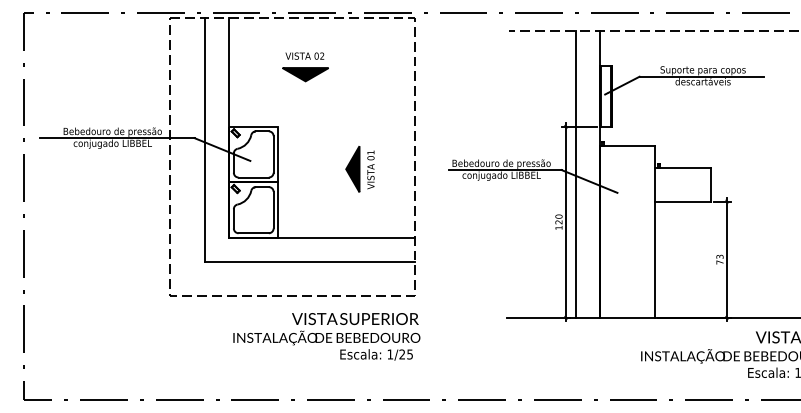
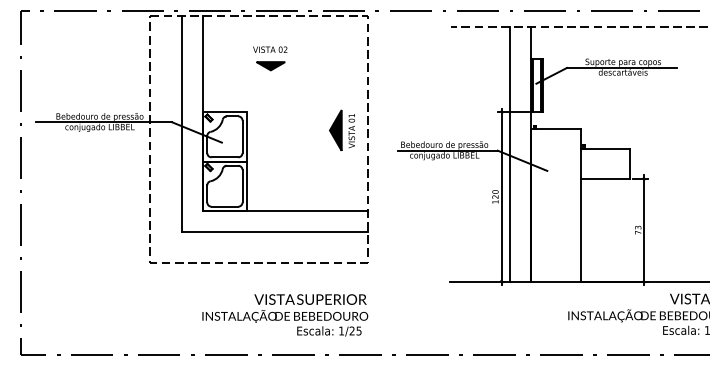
part: (305, 74) -> (270, 65), size x0.7
part: (359, 169) -> (341, 130), moved
text: (326, 336) -> (284, 315), moved

